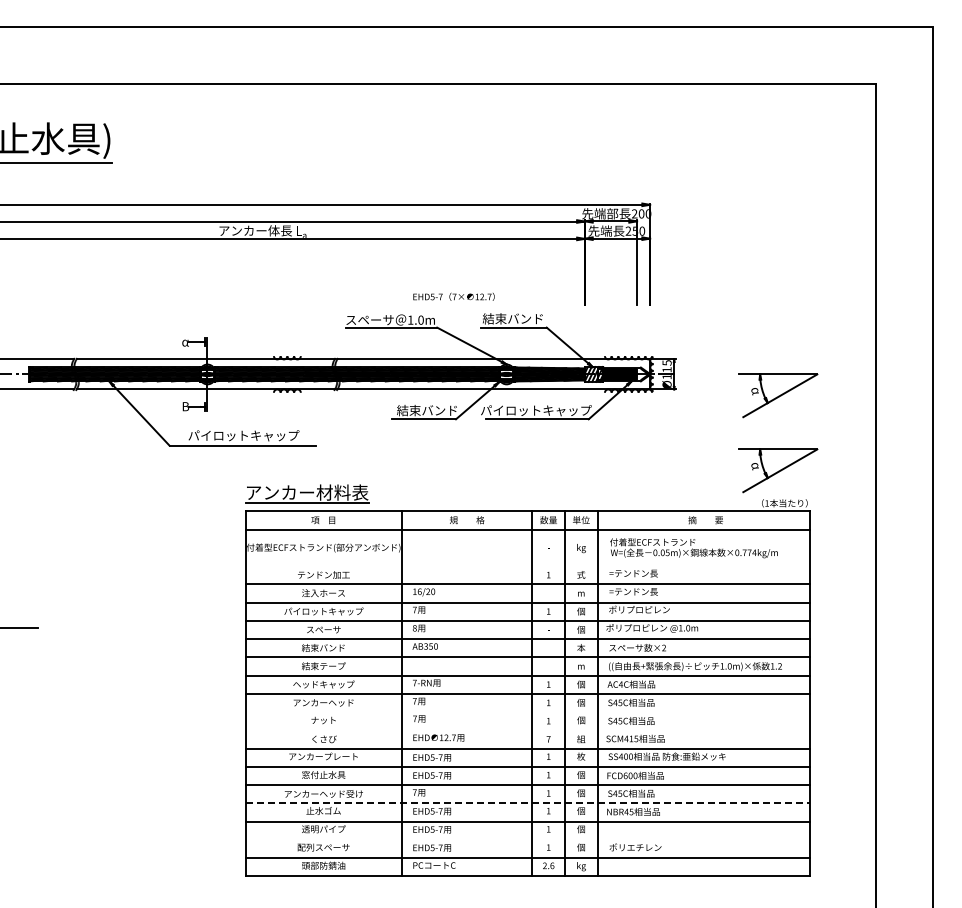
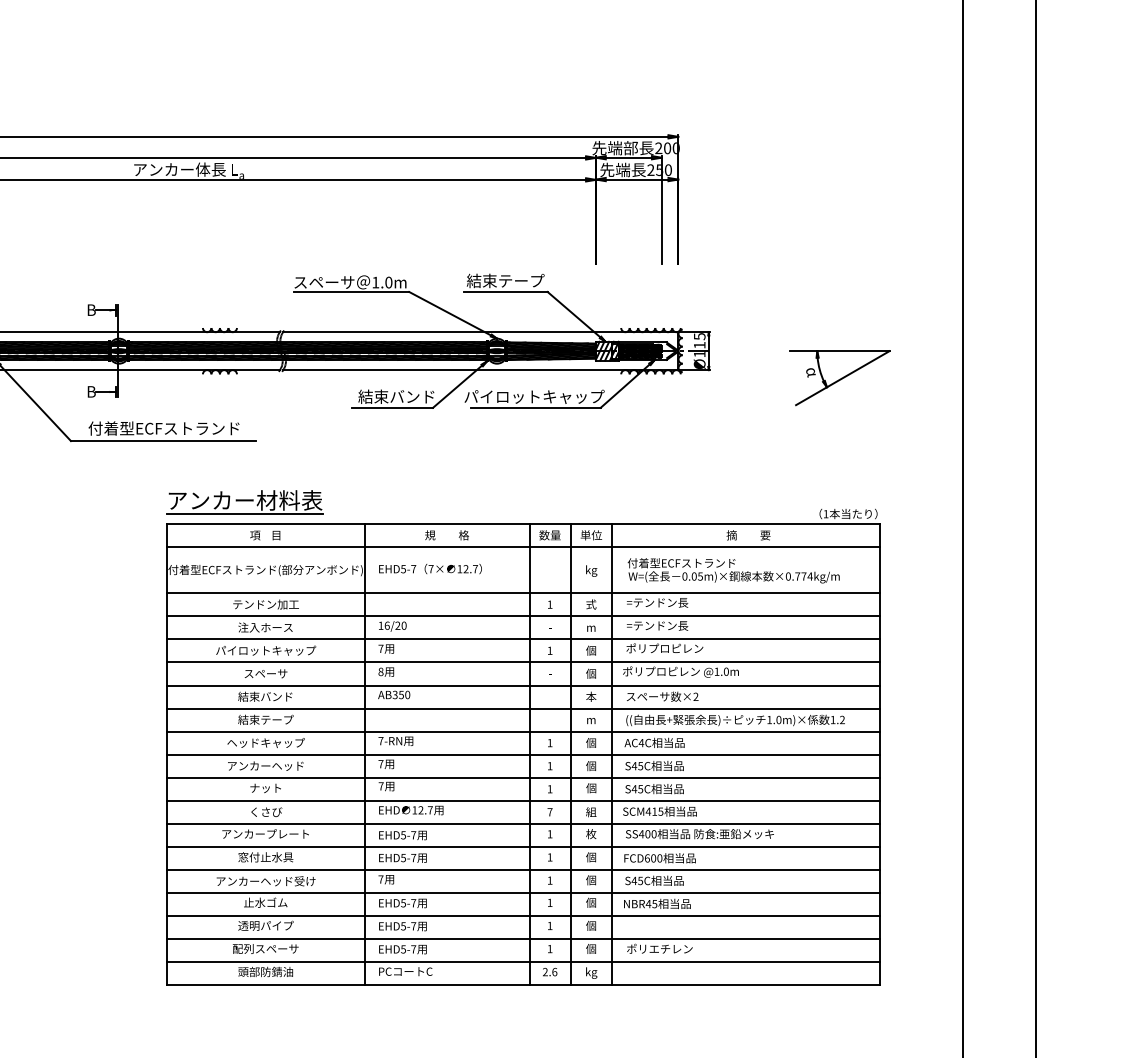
text: (453, 296) -> (429, 568), moved
text: (526, 318) -> (522, 280), 結束バンド -> 結束テープ
text: (185, 341) -> (91, 309), α -> B
text: (242, 435) -> (163, 428), パイロットキャップ -> 付着型ECFストランド
part: (778, 470) -> (840, 472), removed
line: (527, 566) -> (523, 593), added
line: (527, 712) -> (523, 778), added
line: (527, 730) -> (523, 801), added
line: (528, 803) -> (524, 893), dashed -> solid
line: (527, 839) -> (523, 938), added

